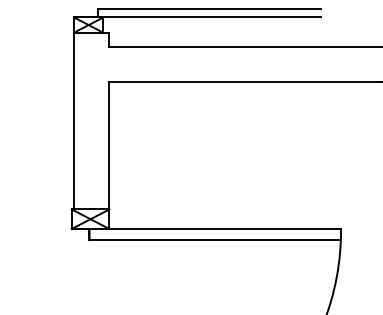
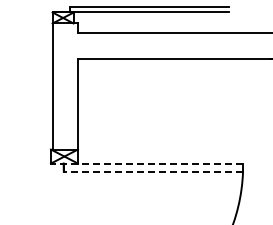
line: (205, 228) -> (146, 163), solid -> dashed
line: (215, 240) -> (153, 171), solid -> dashed

